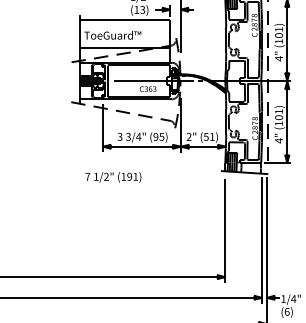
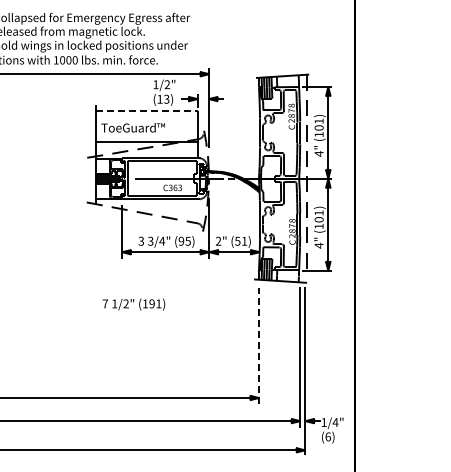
line: (125, 19) -> (147, 110), solid -> dashed
text: (113, 177) -> (133, 304), moved
line: (225, 231) -> (259, 346), solid -> dashed

